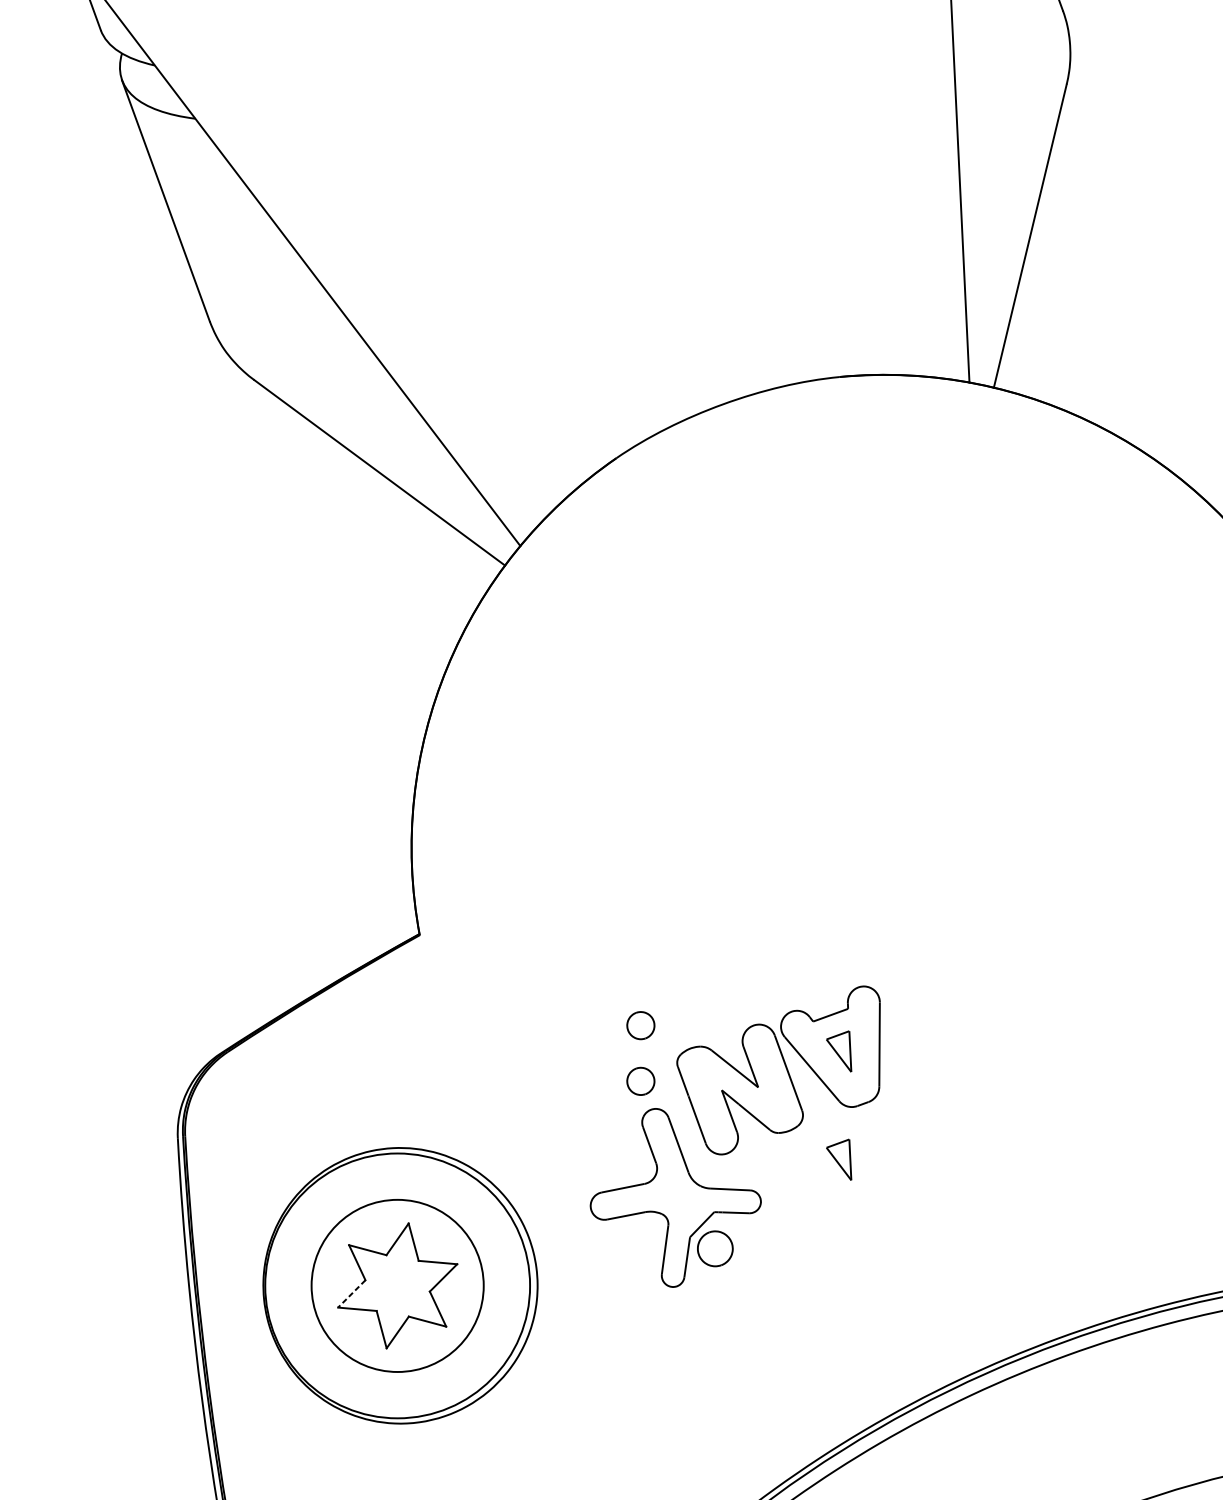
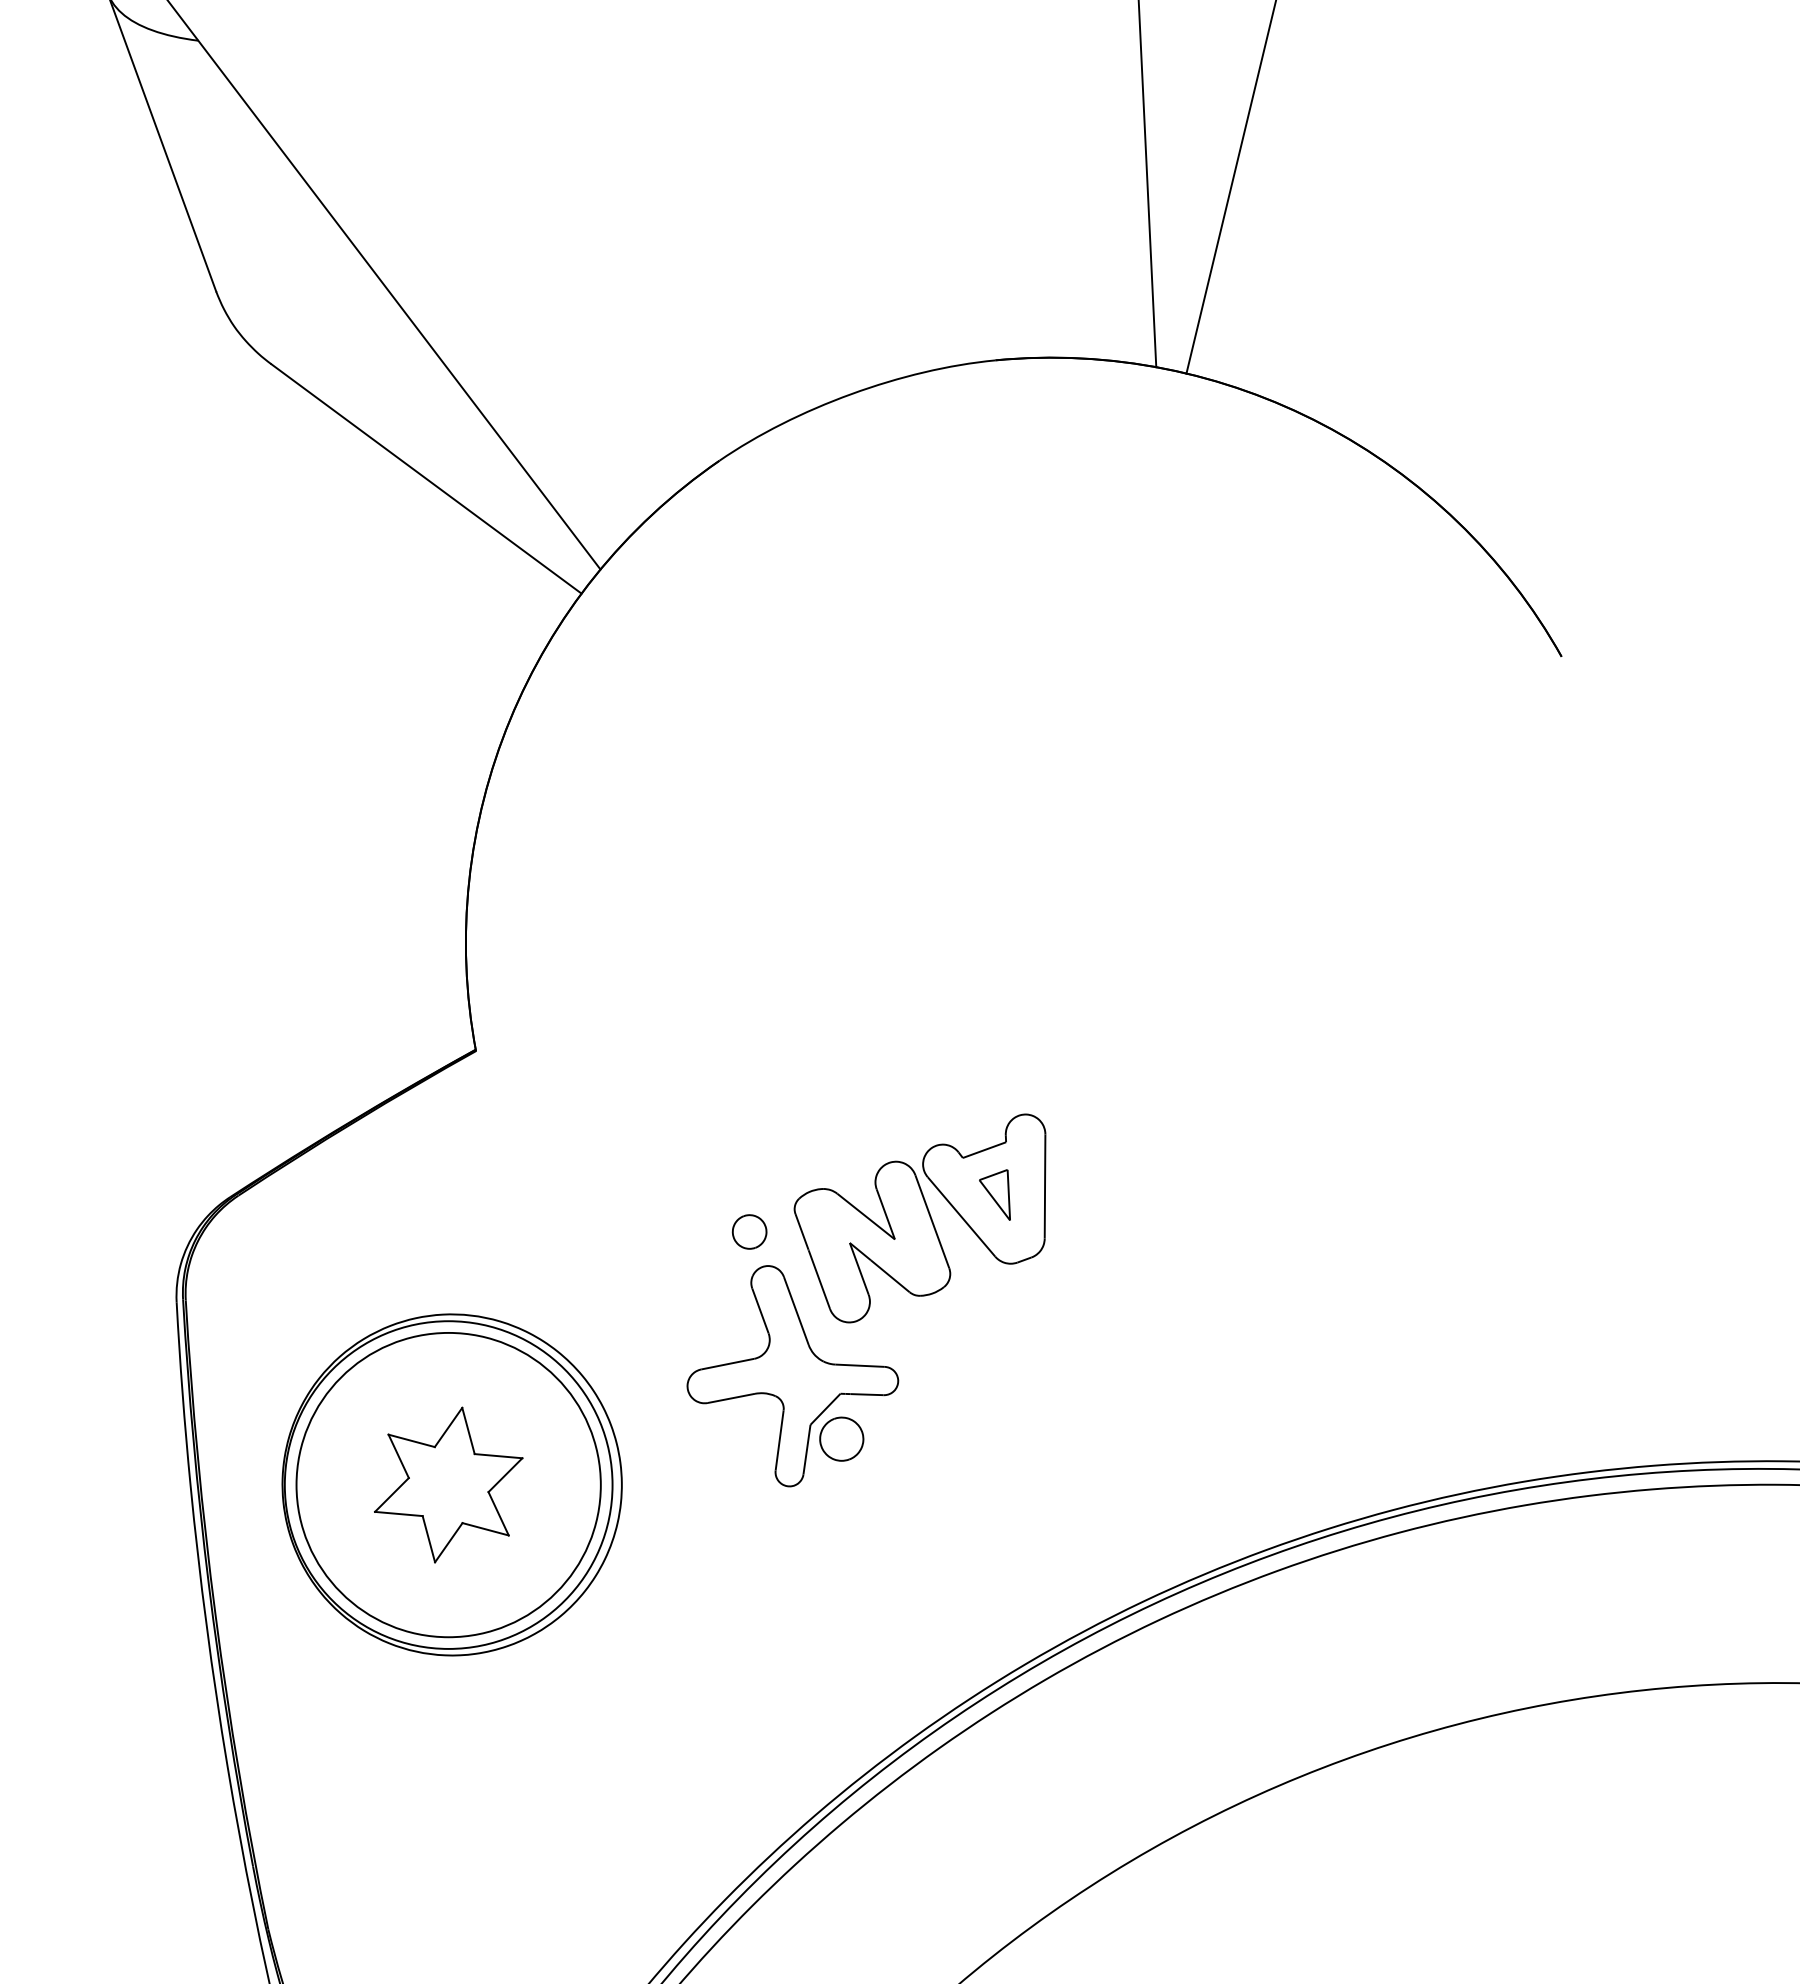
part: (640, 1025) -> (749, 1162), removed
part: (838, 1159) -> (994, 1328), removed
circle: (397, 1285) -> (448, 1484), size x1.43
line: (351, 1293) -> (391, 1494), dashed -> solid

